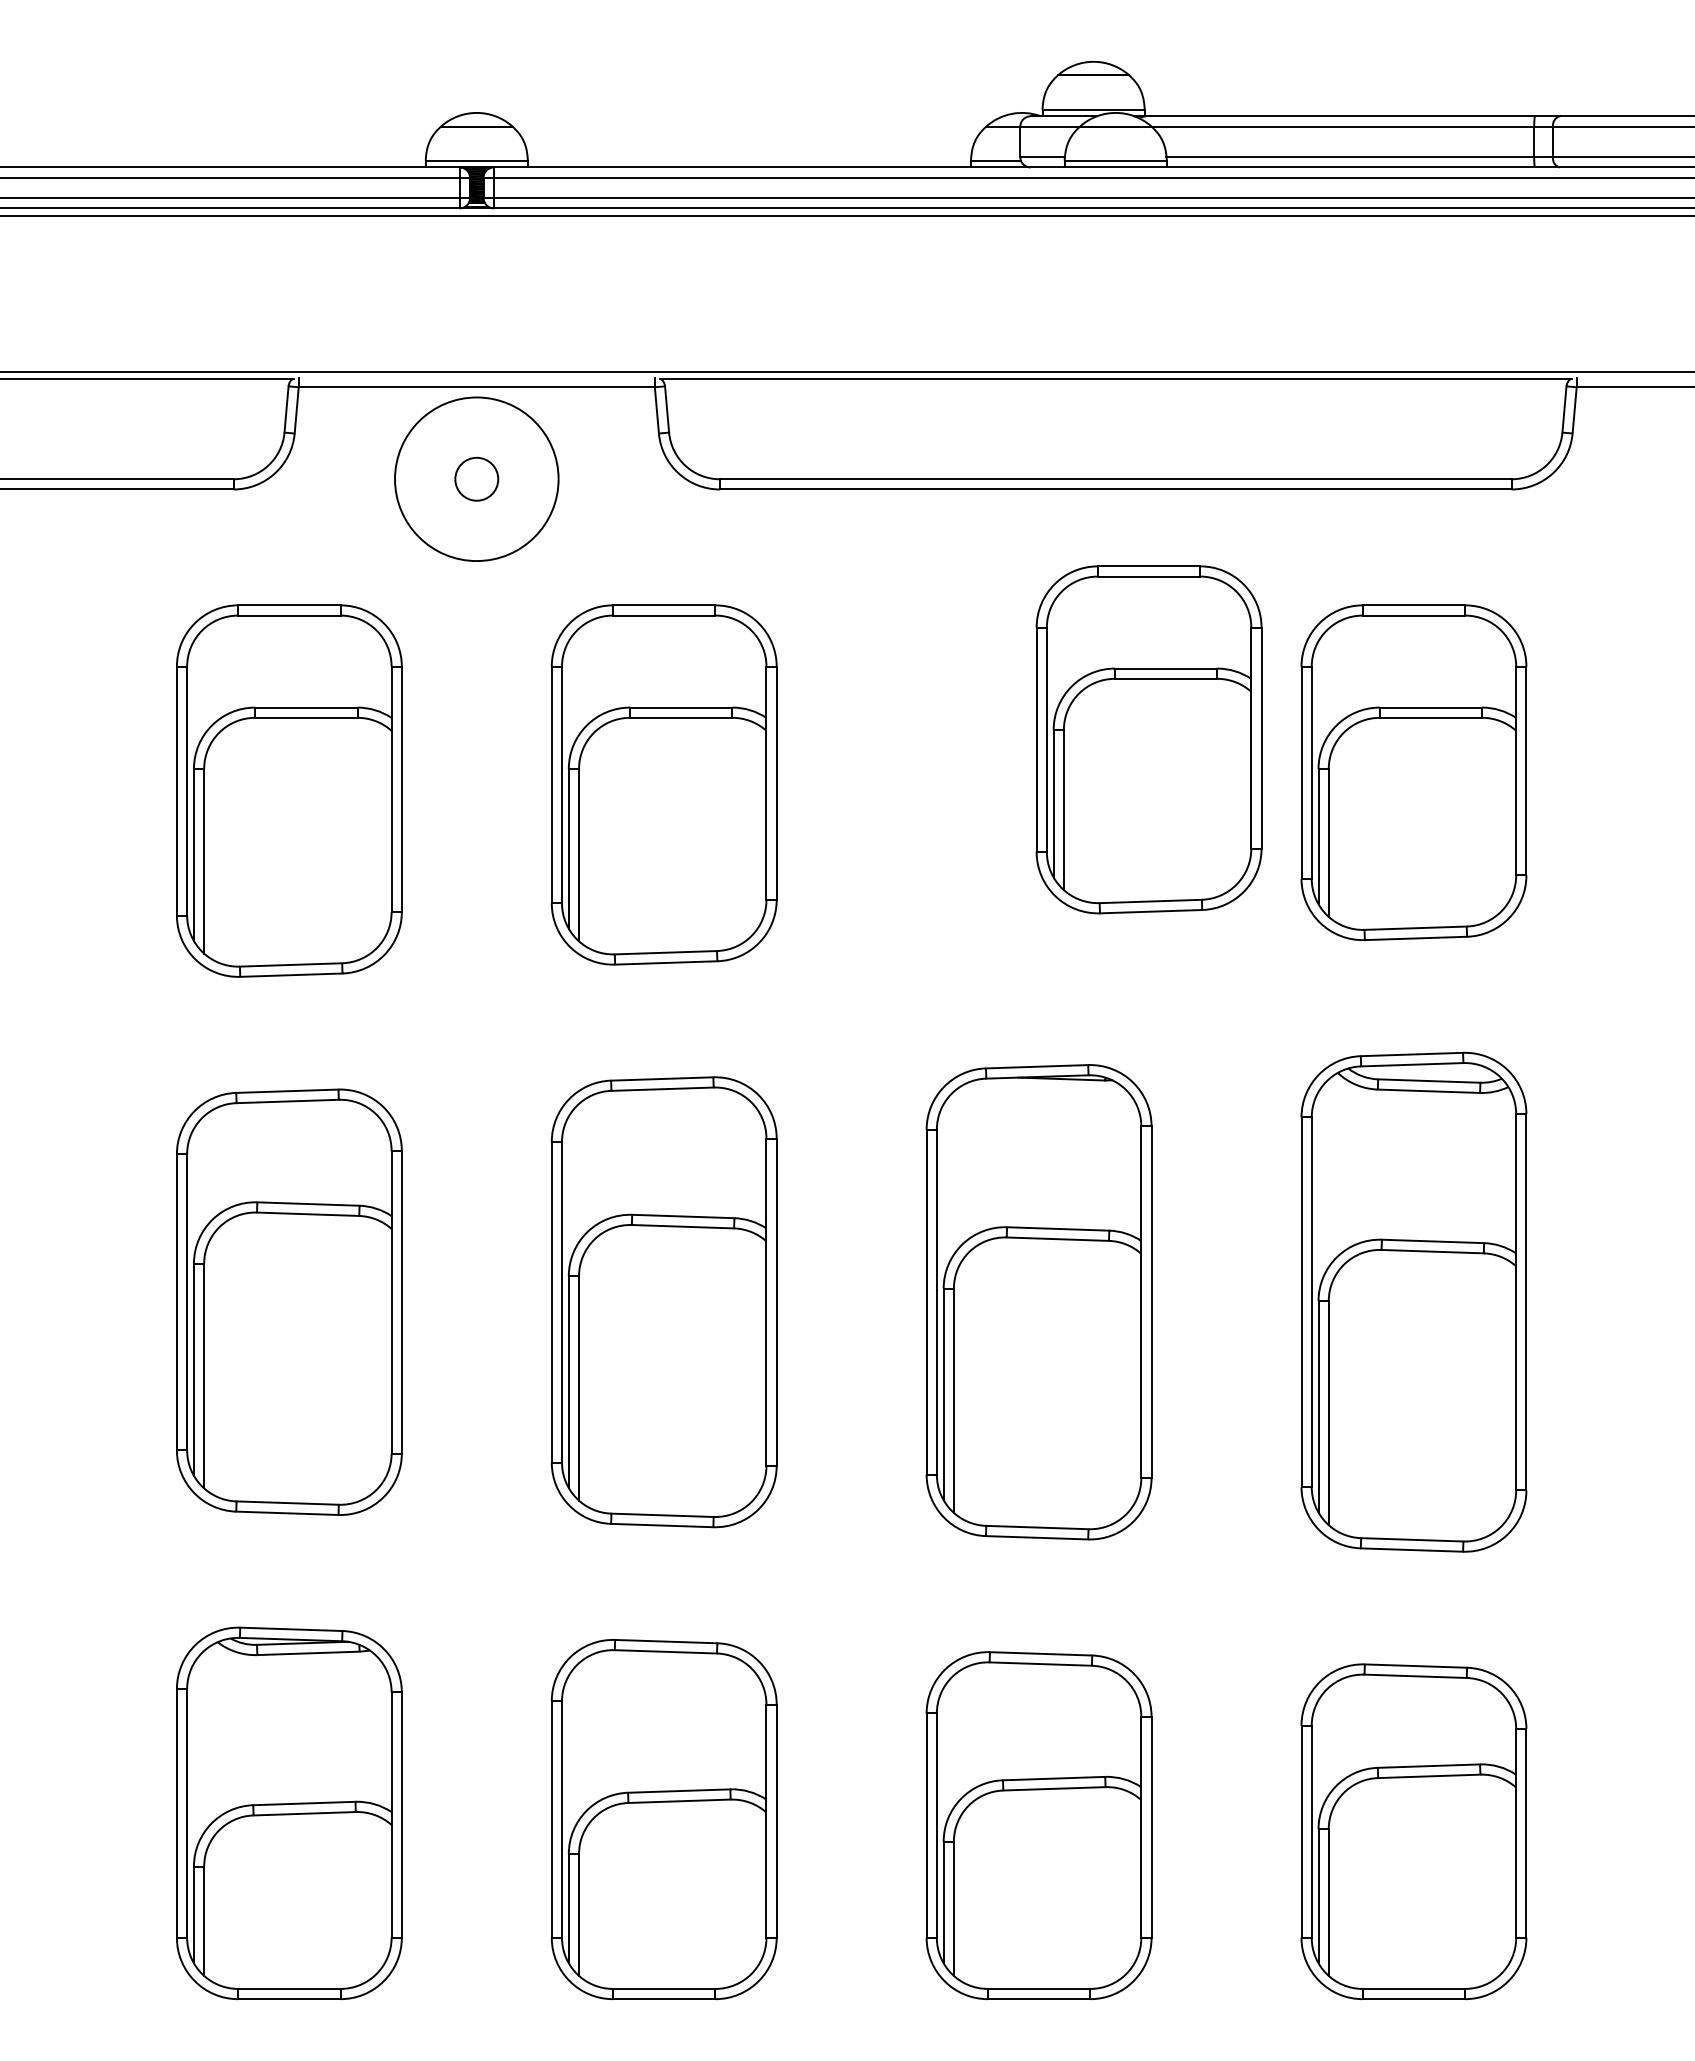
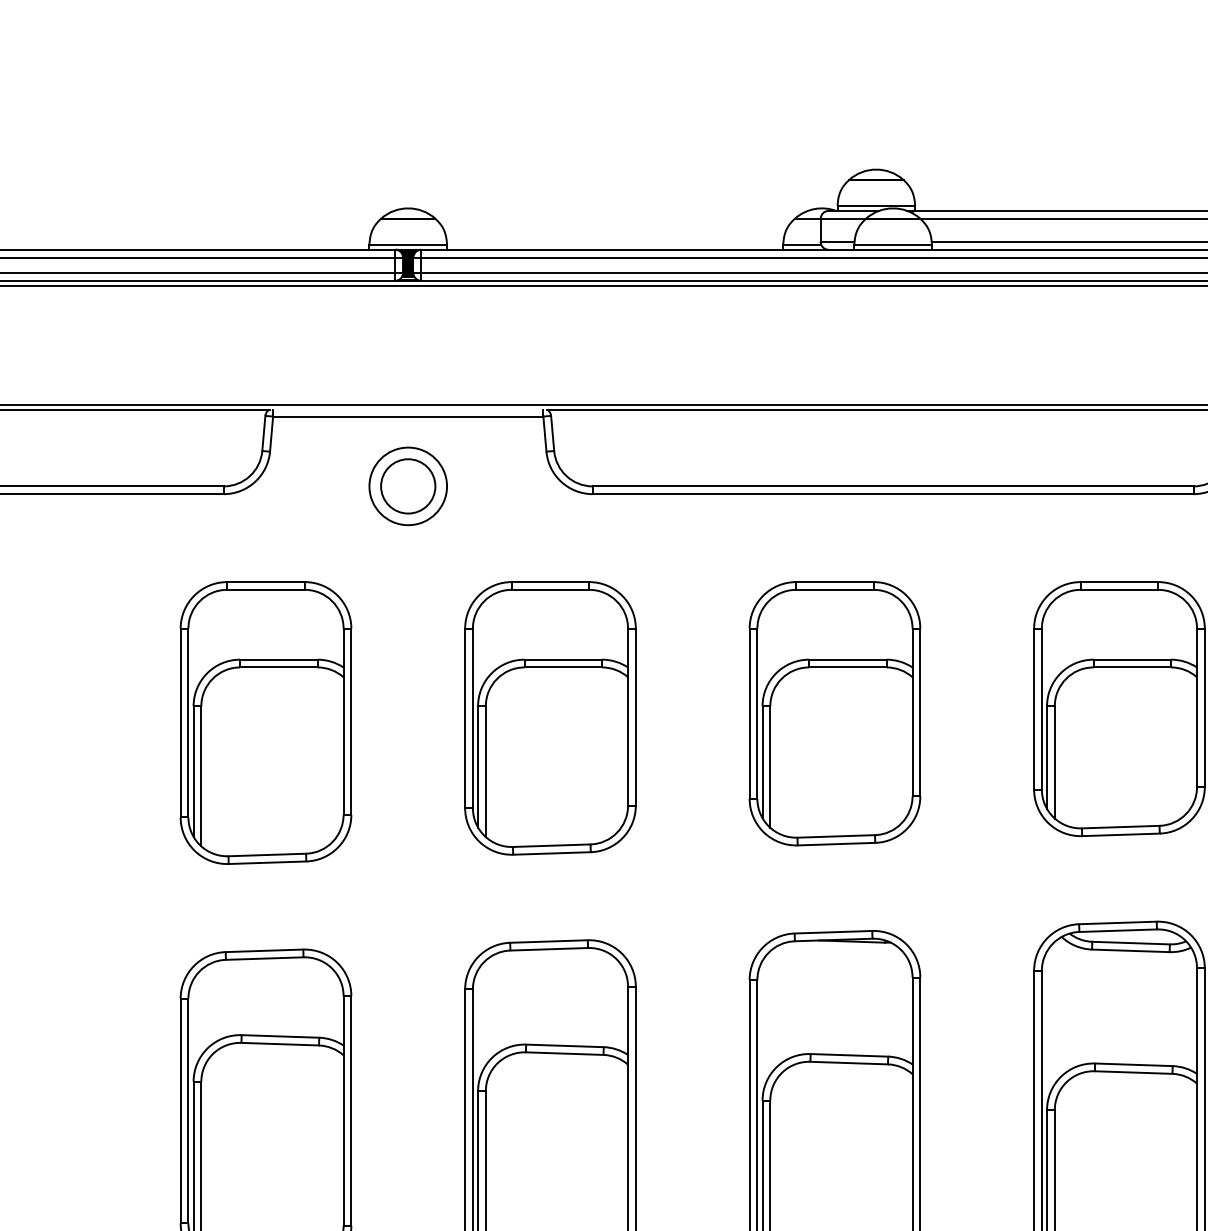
circle: (476, 479) -> (408, 486), size x0.62
circle: (476, 479) -> (408, 486), size x1.67
part: (1148, 739) -> (834, 713), moved

